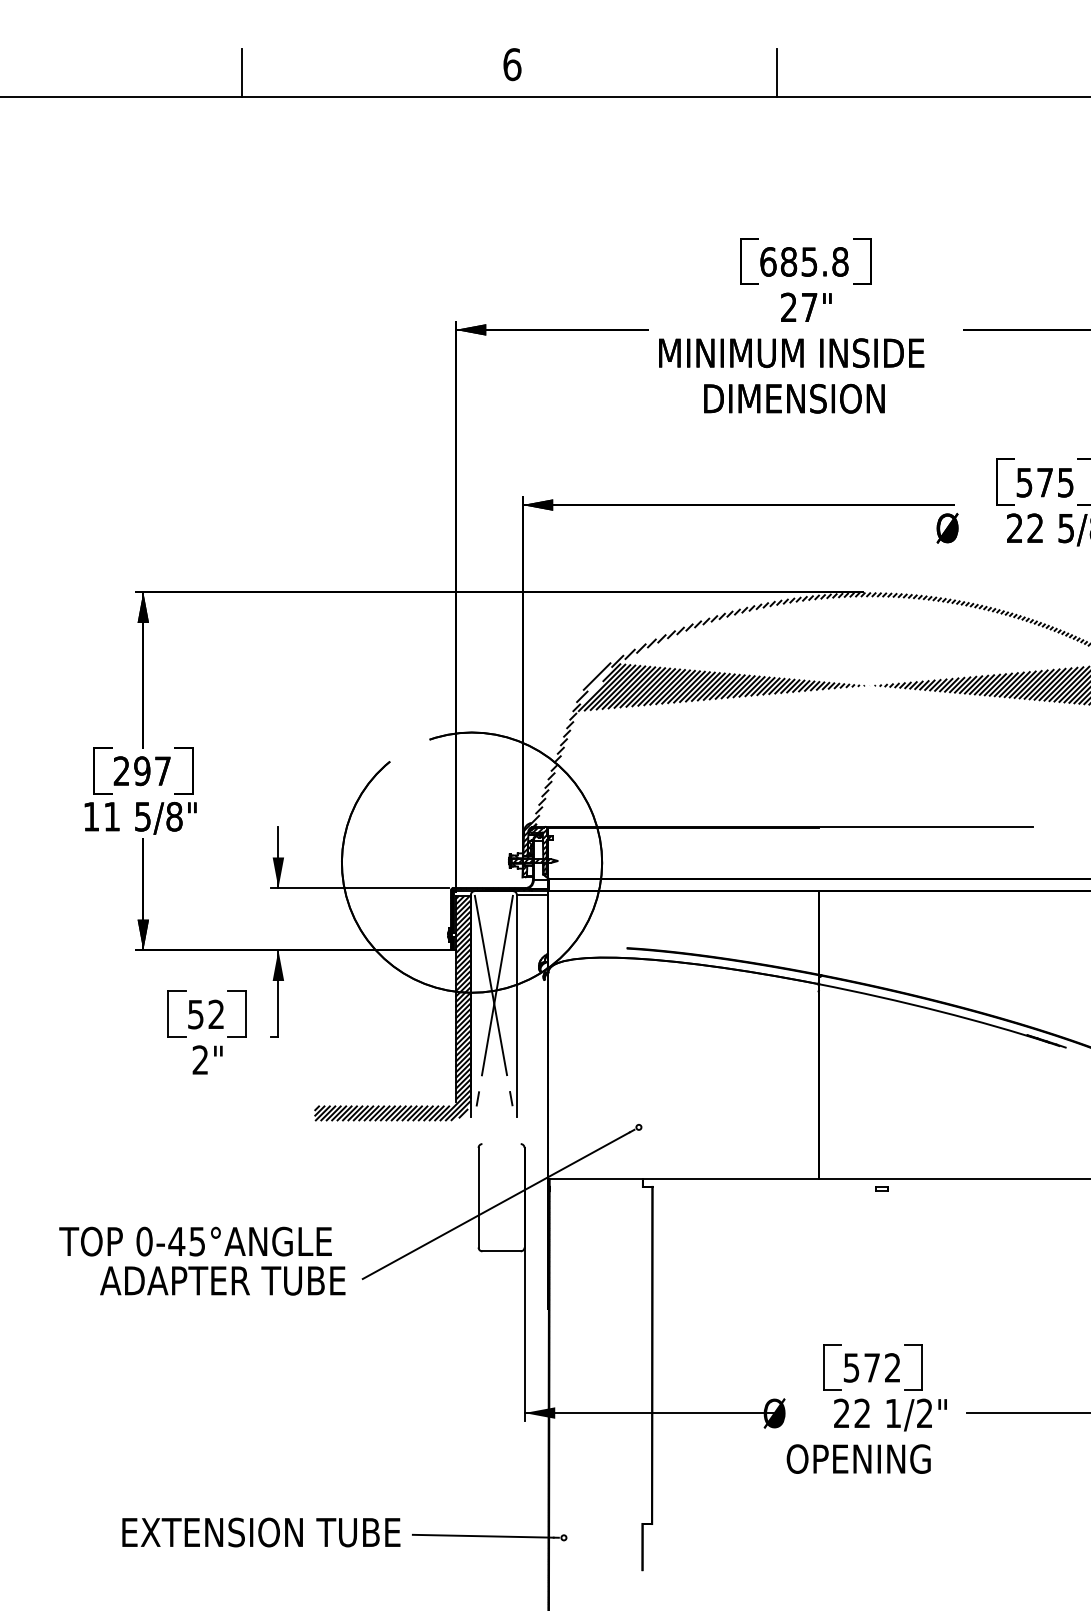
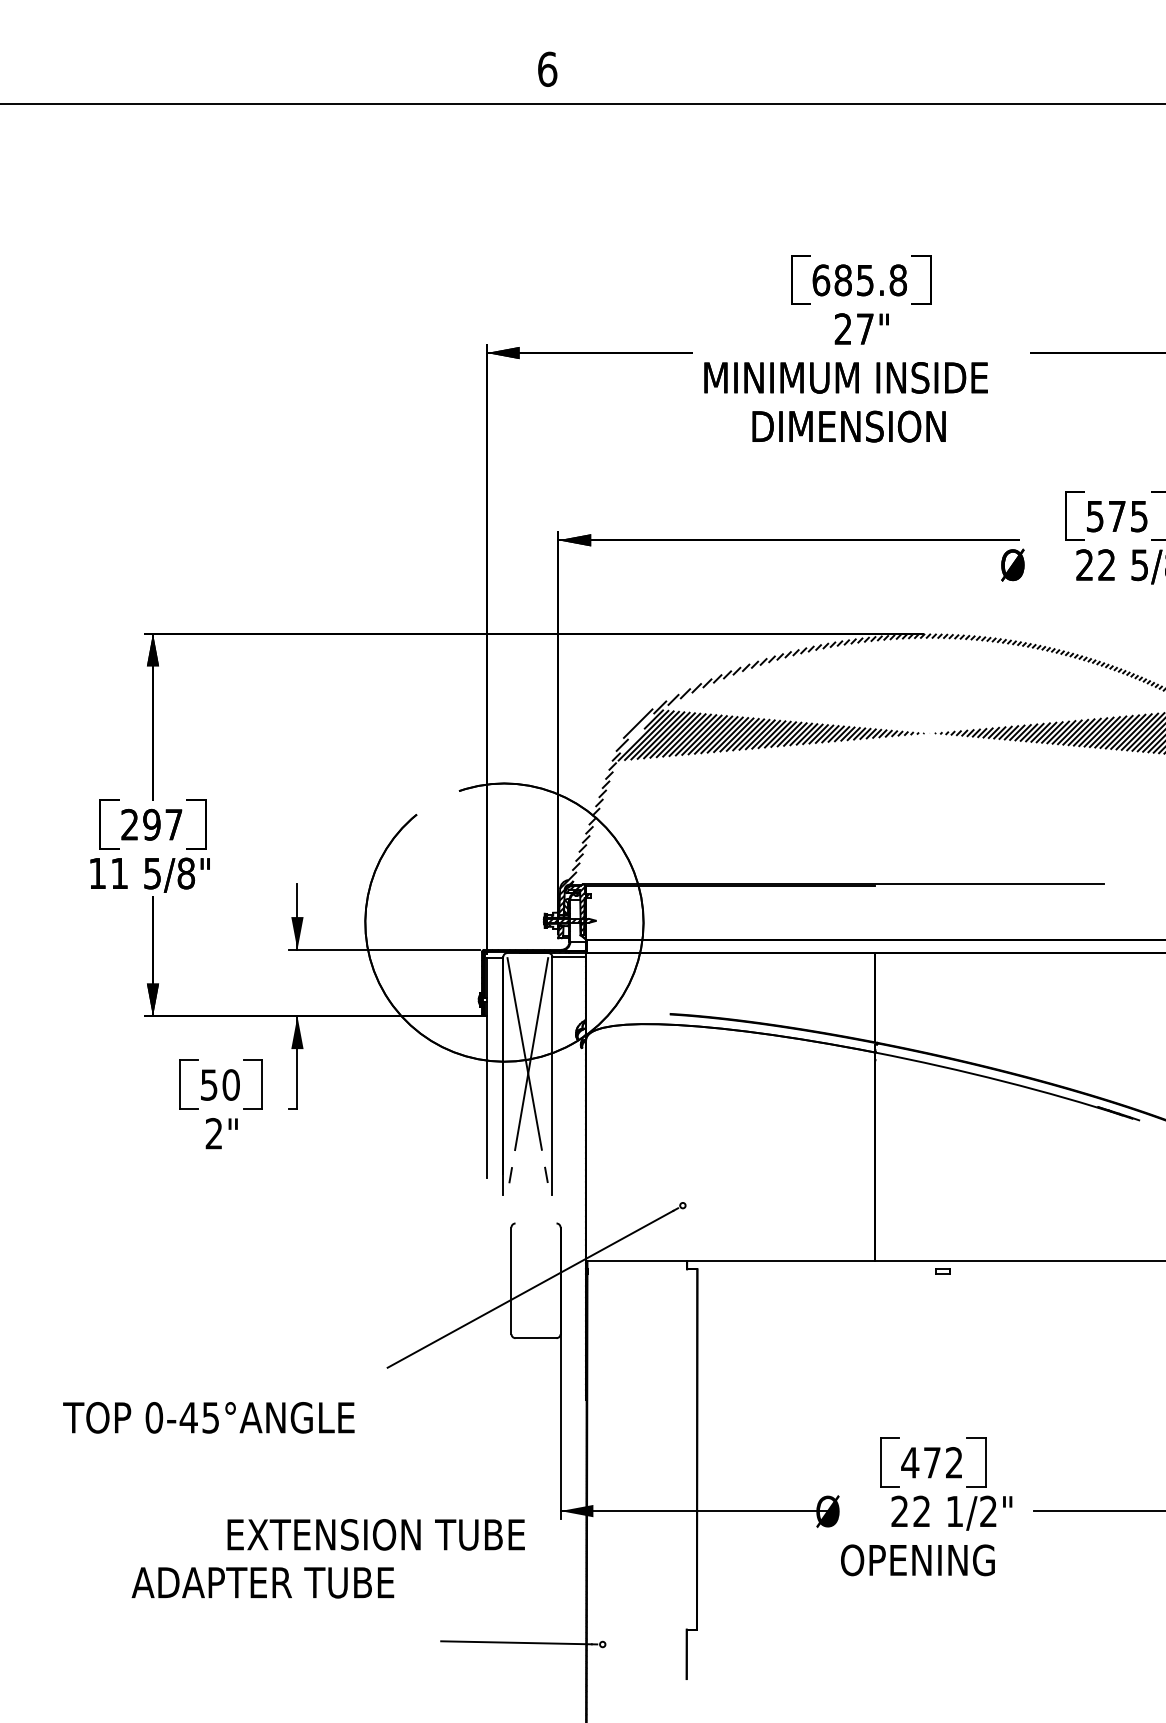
line: (241, 73) -> (258, 78), removed
line: (776, 73) -> (830, 78), removed
hatch: (392, 1008) -> (419, 1078), removed
text: (215, 1014) -> (230, 1084), 52 -> 50
text: (195, 1241) -> (208, 1417), moved
text: (222, 1280) -> (262, 1582), moved
text: (851, 1367) -> (910, 1462), 572 -> 472
text: (260, 1532) -> (375, 1534), moved

